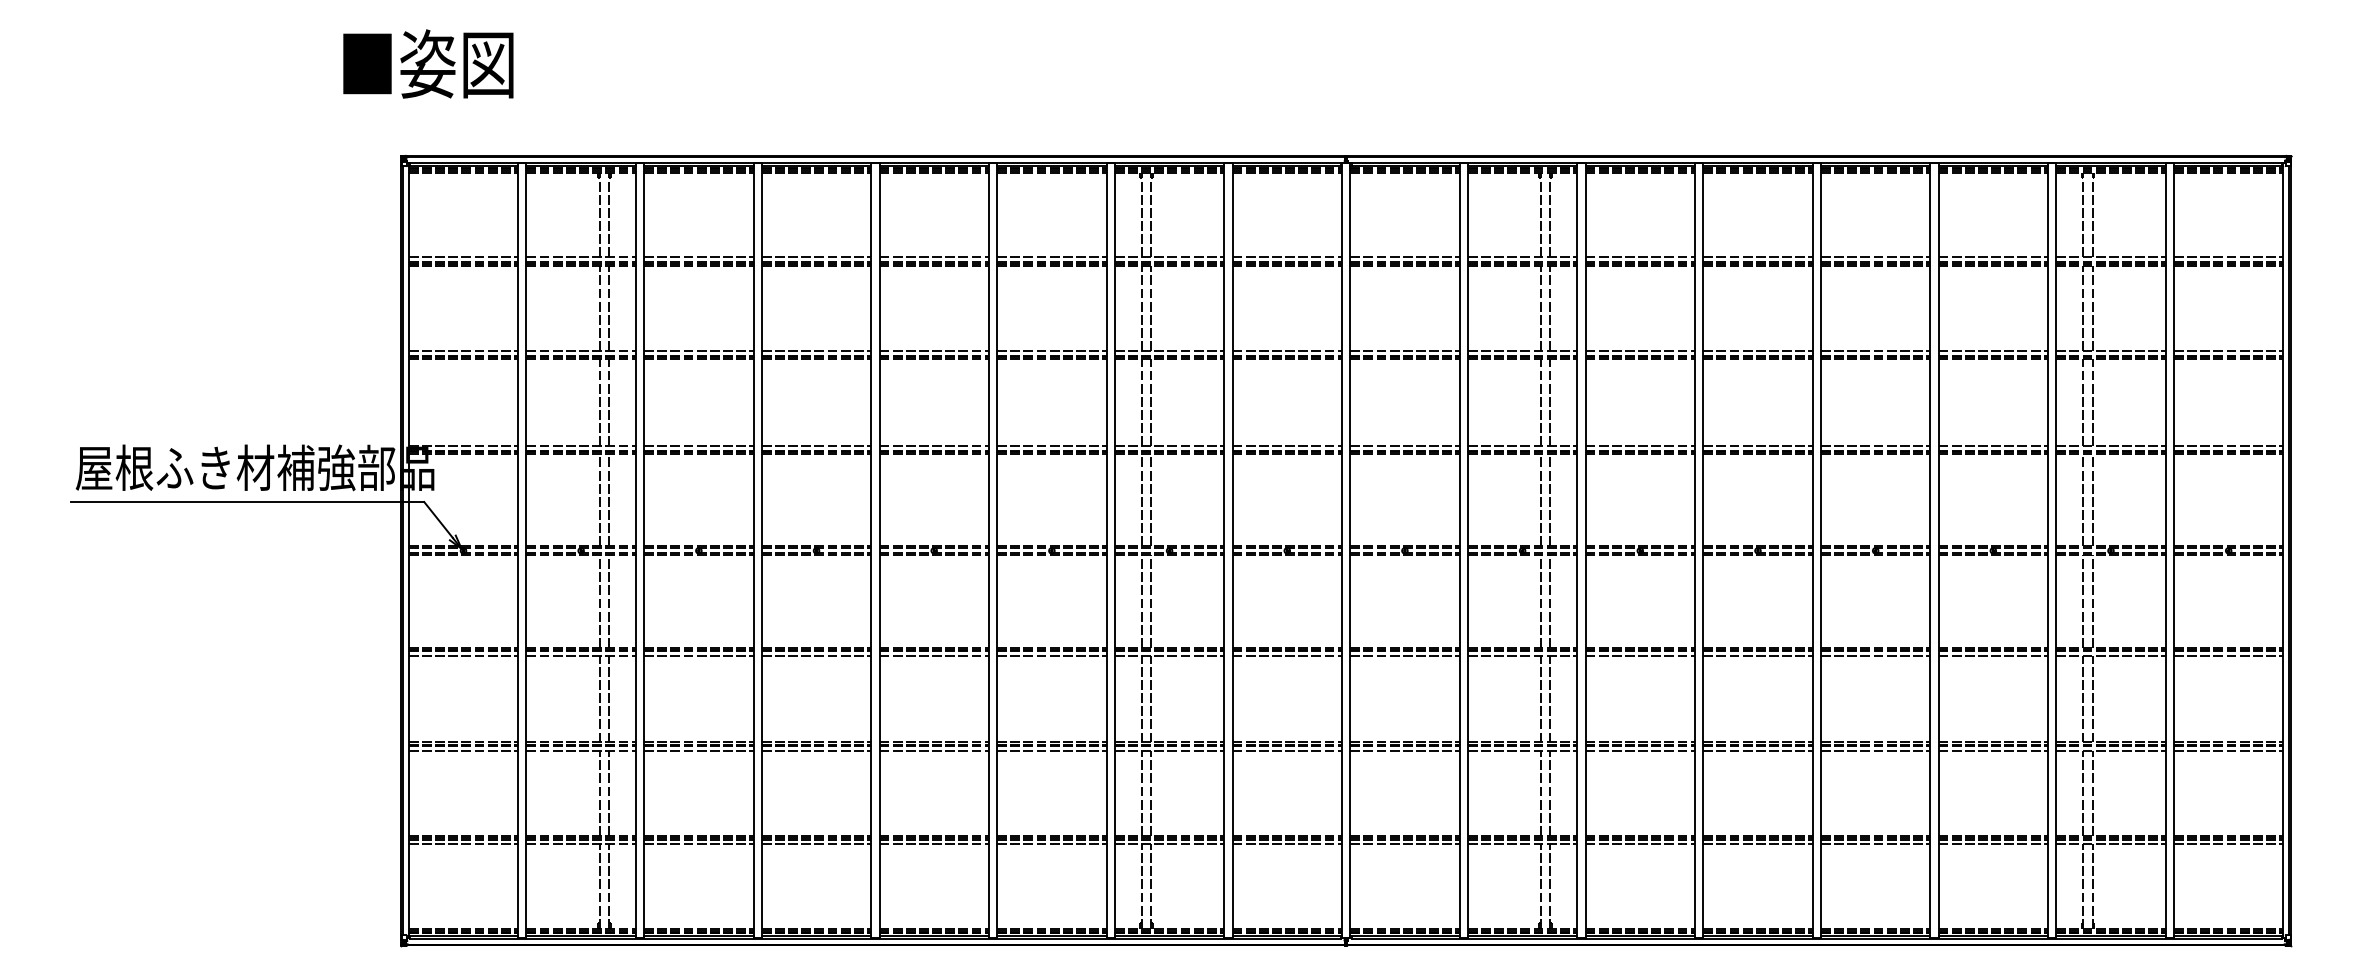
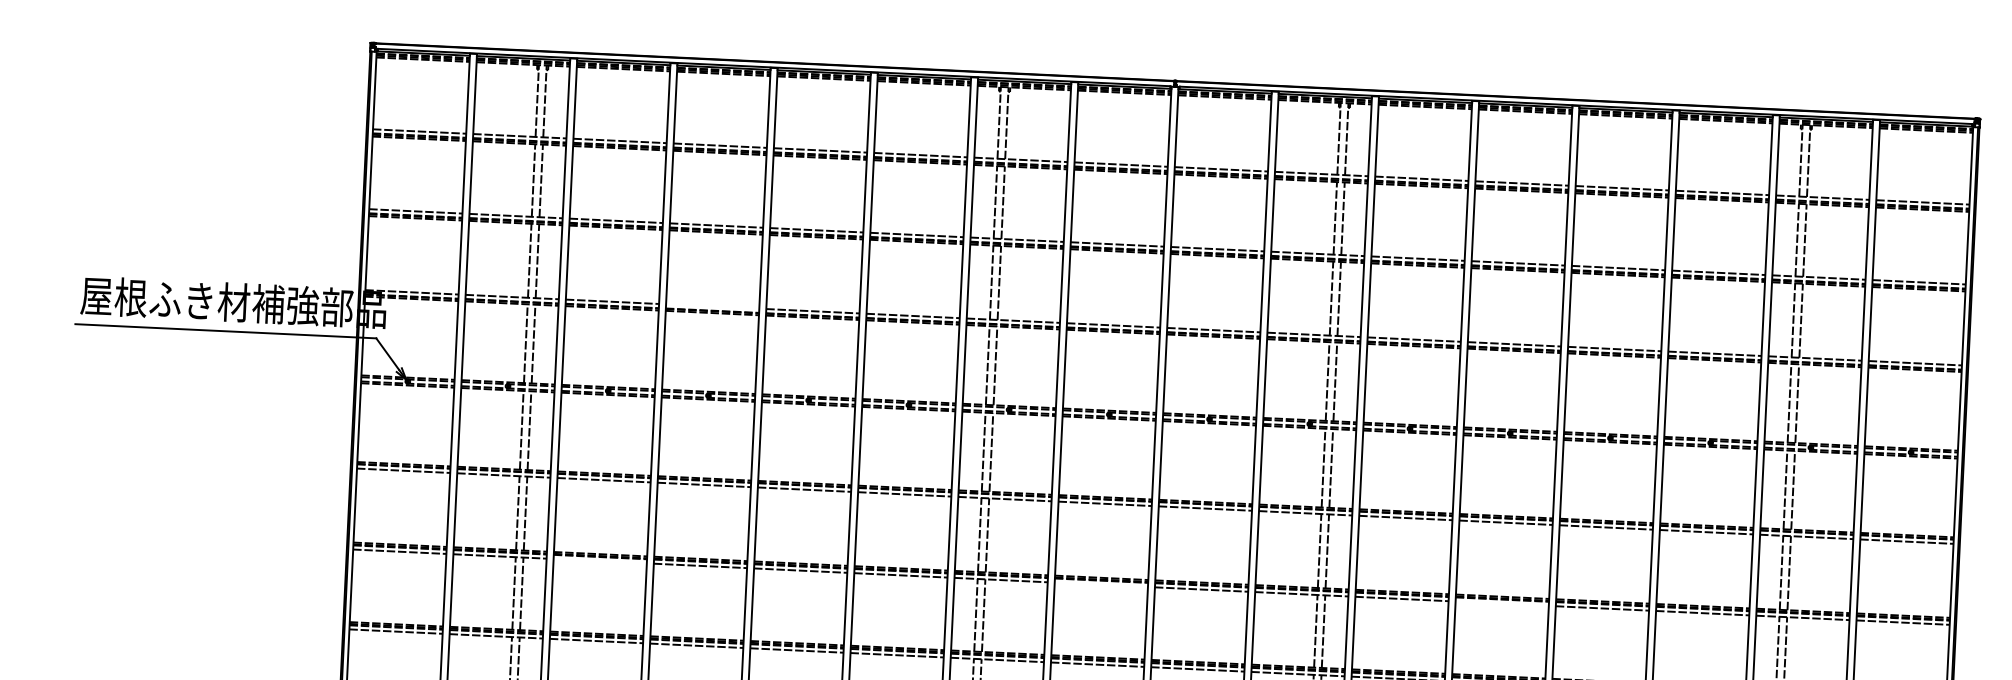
line: (816, 446) -> (712, 306), removed
line: (698, 750) -> (599, 561), removed
line: (1286, 750) -> (1100, 584), removed
line: (1757, 750) -> (1501, 603), removed

